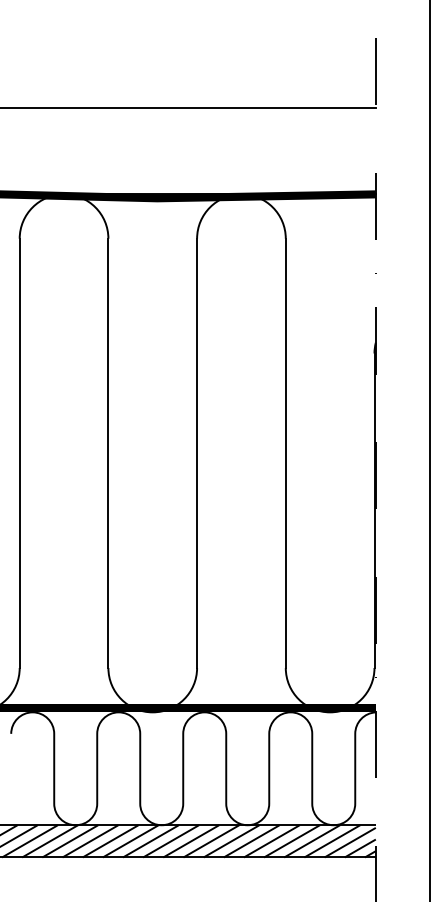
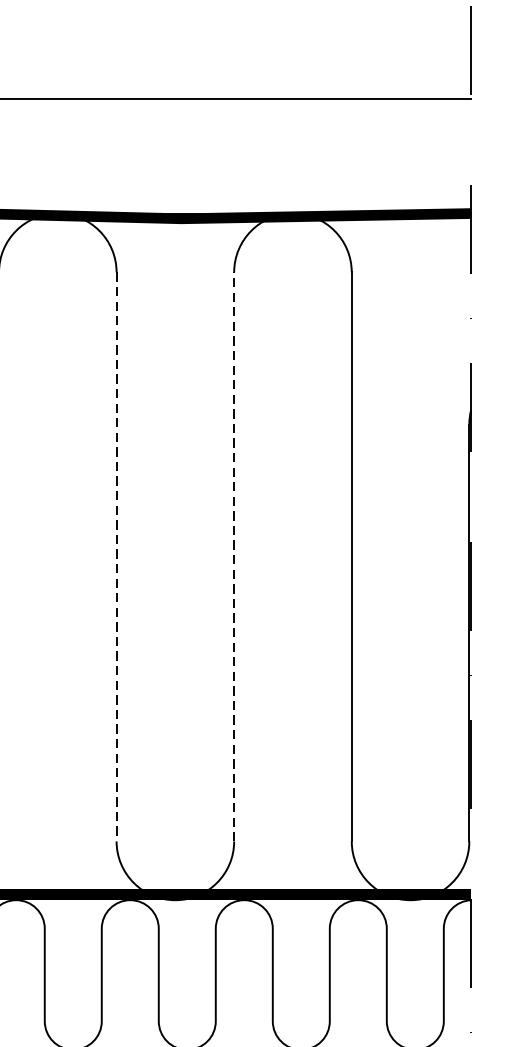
line: (108, 453) -> (116, 557), solid -> dashed
line: (197, 453) -> (234, 557), solid -> dashed

